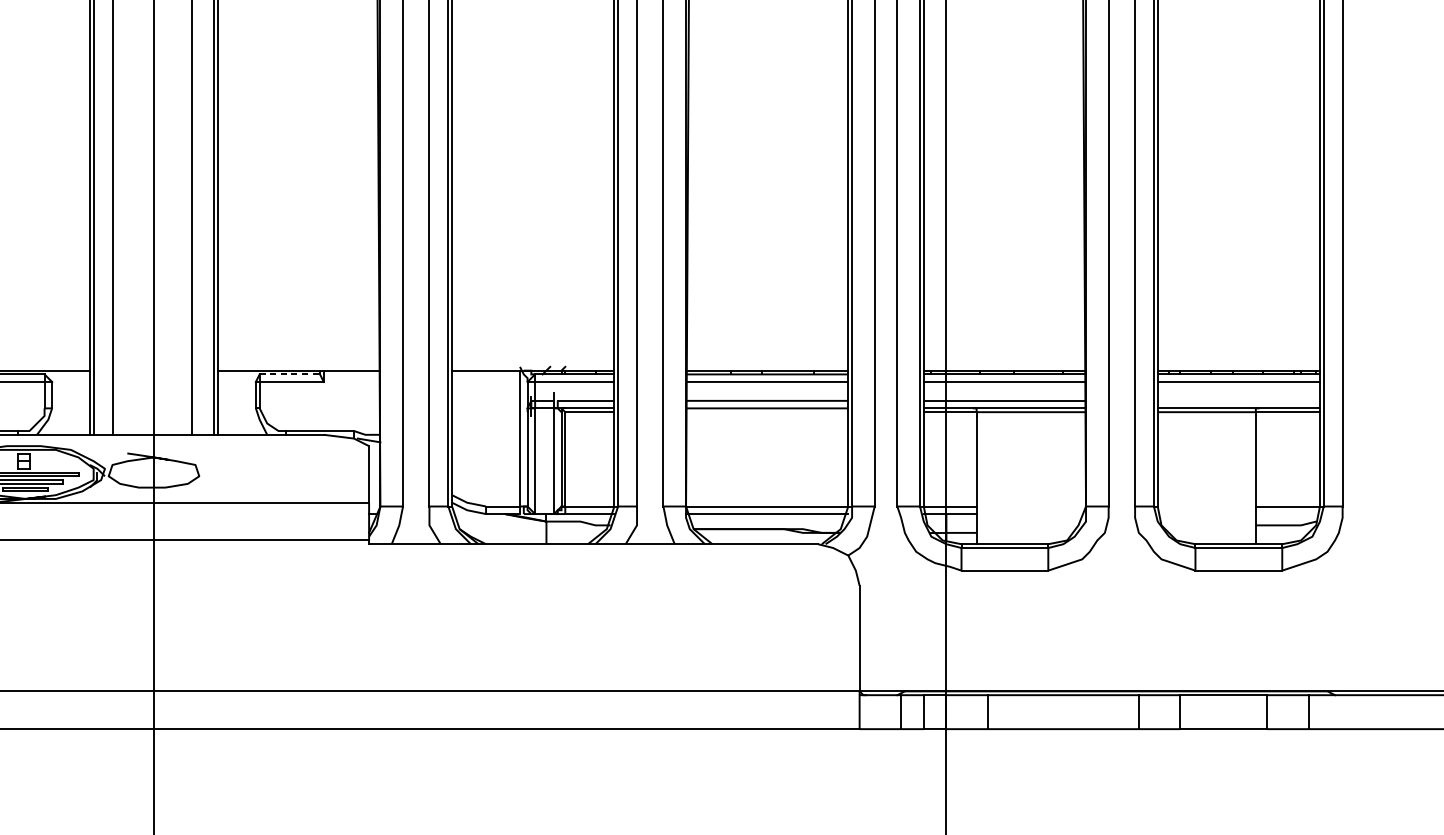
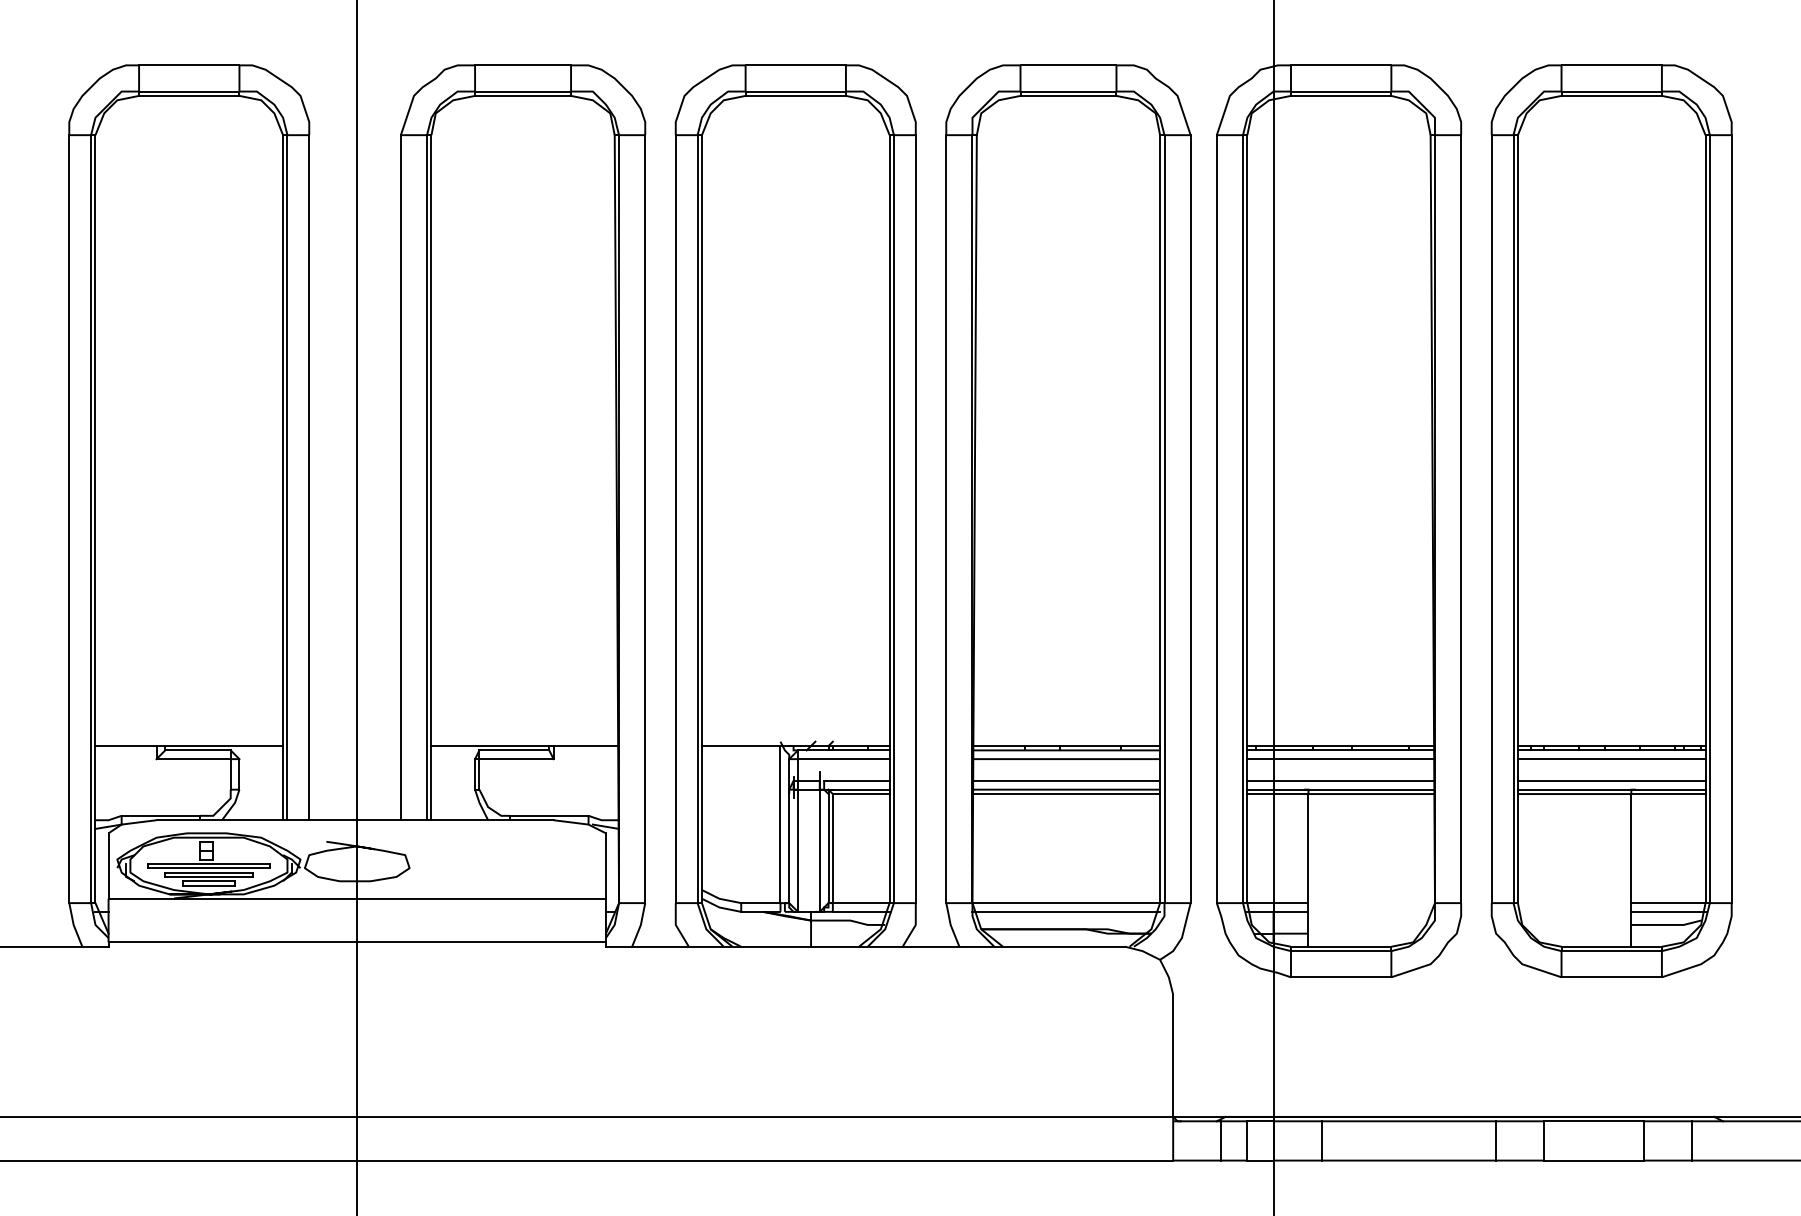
line: (289, 374) -> (514, 750), dashed -> solid
line: (1238, 400) -> (1611, 780), added
line: (767, 412) -> (1066, 794), added
line: (1287, 513) -> (1668, 911), added

